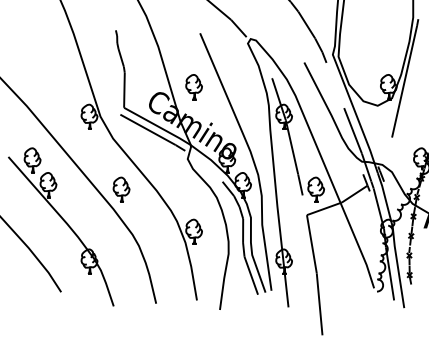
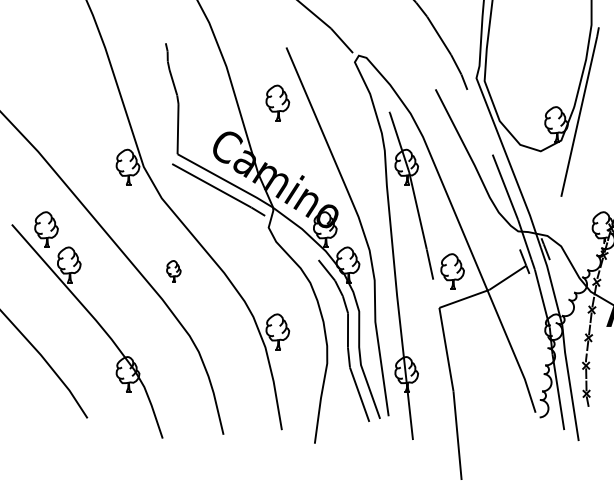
part: (193, 87) -> (276, 103), moved
part: (121, 189) -> (173, 271), size x0.6

